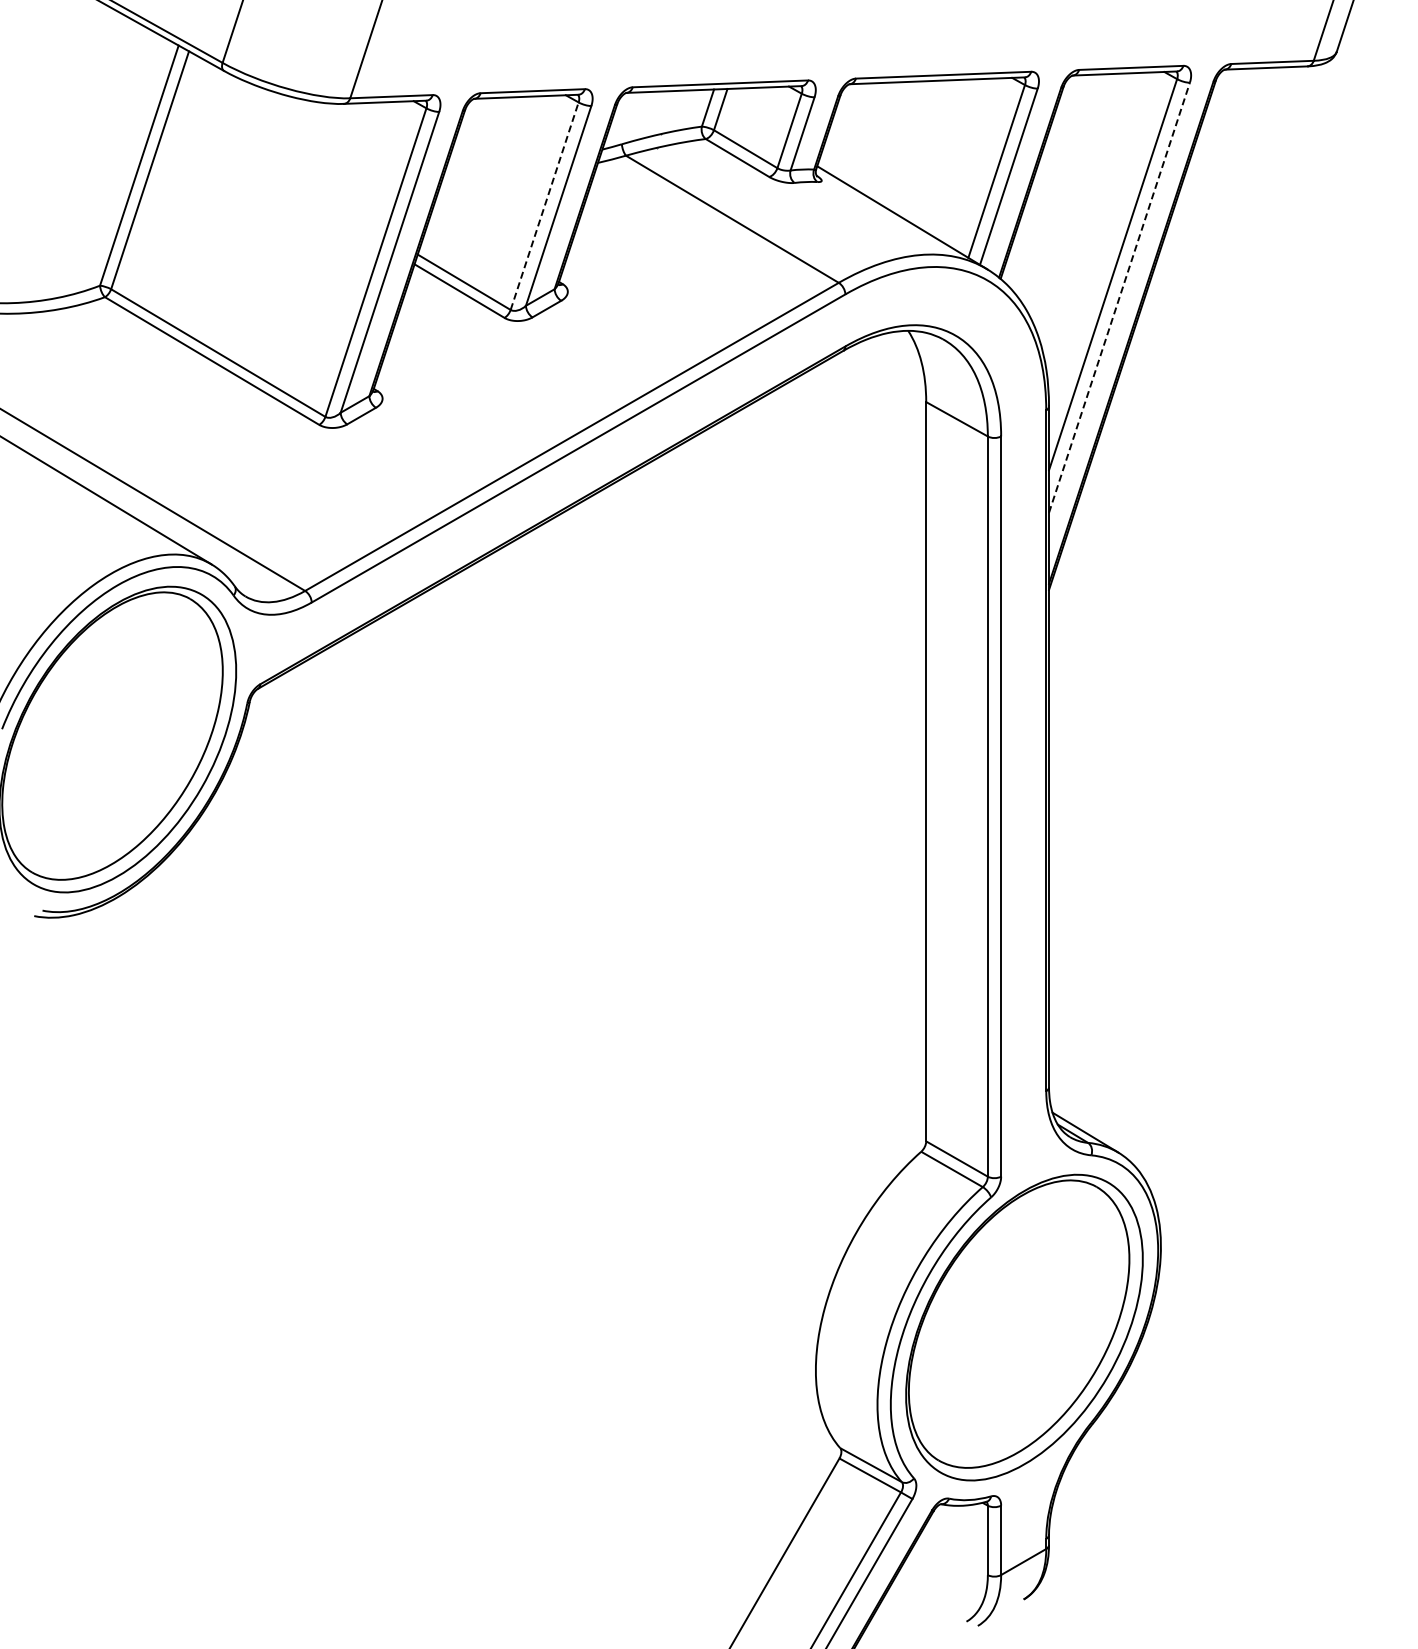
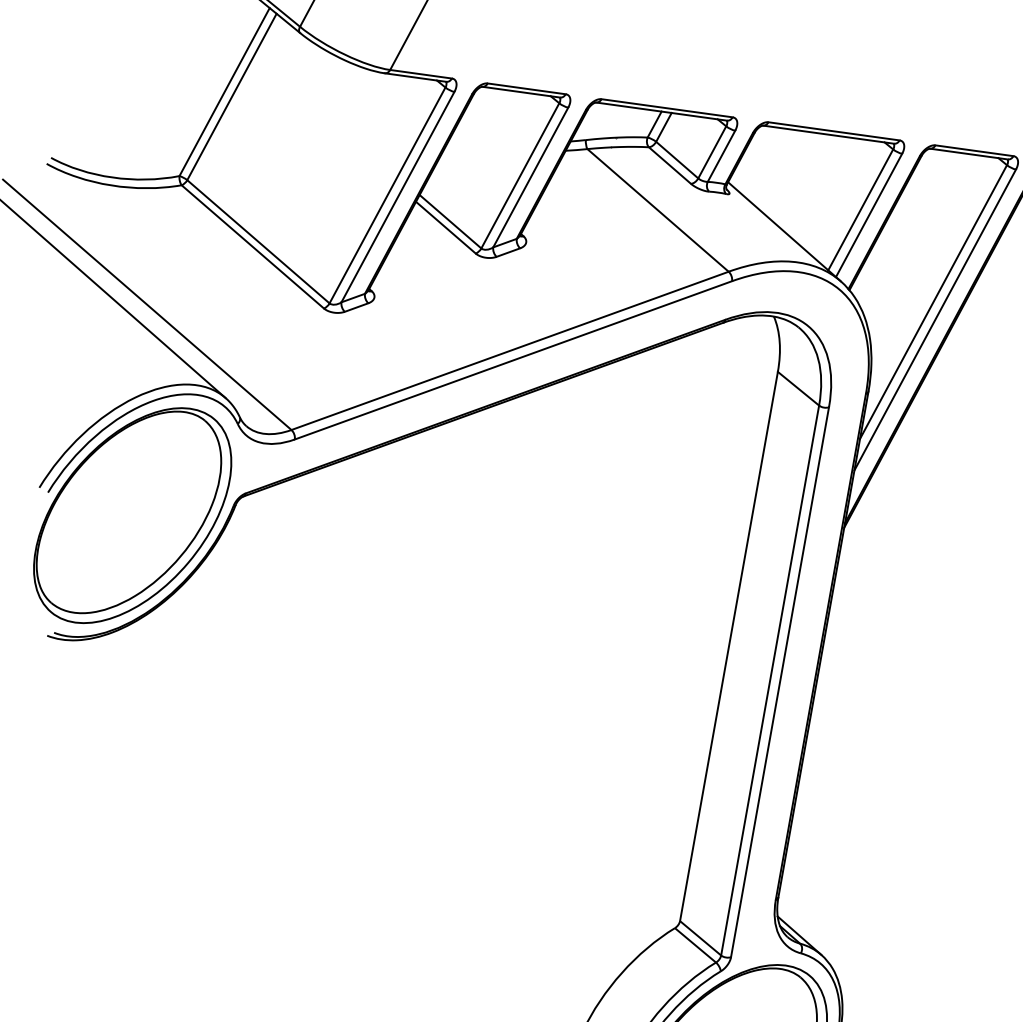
line: (544, 205) -> (520, 175), dashed -> solid
line: (1119, 297) -> (935, 319), dashed -> solid

